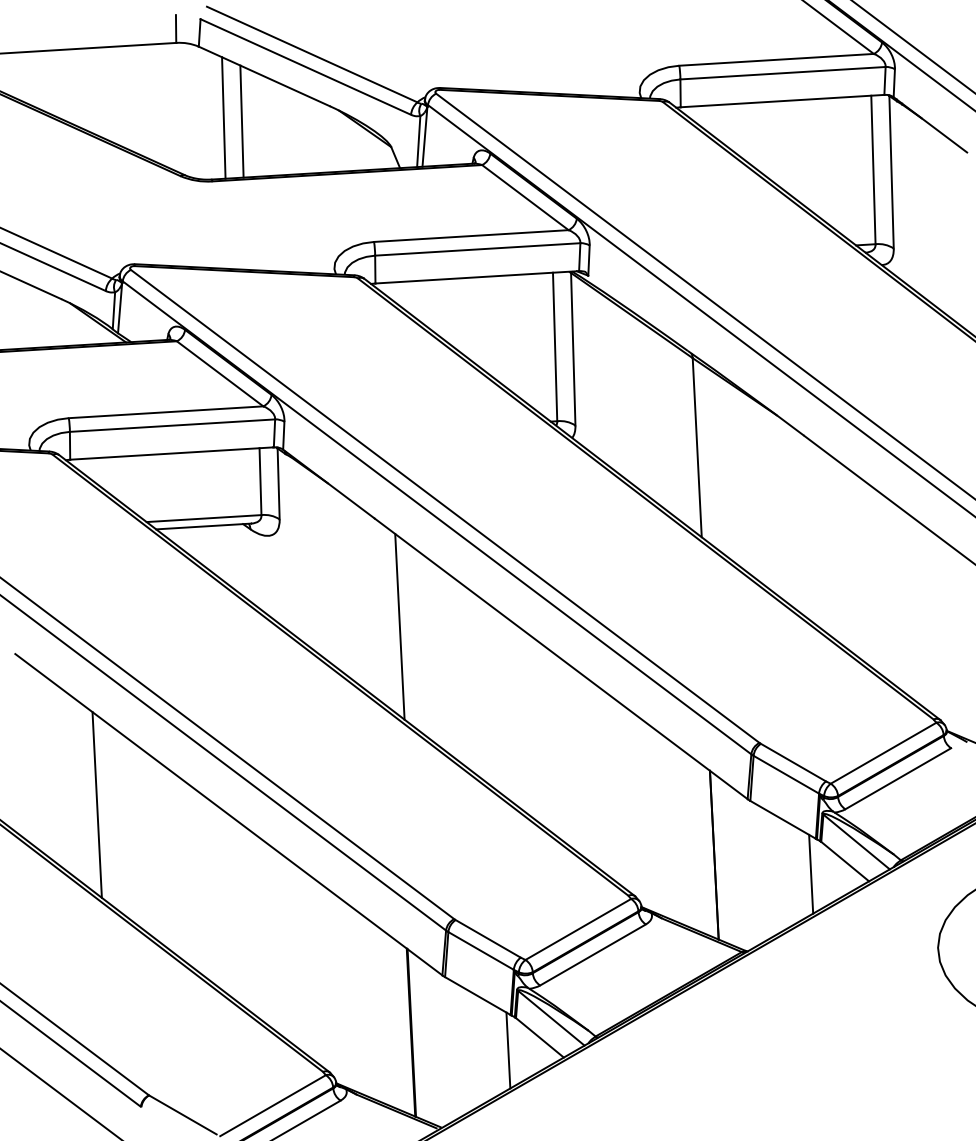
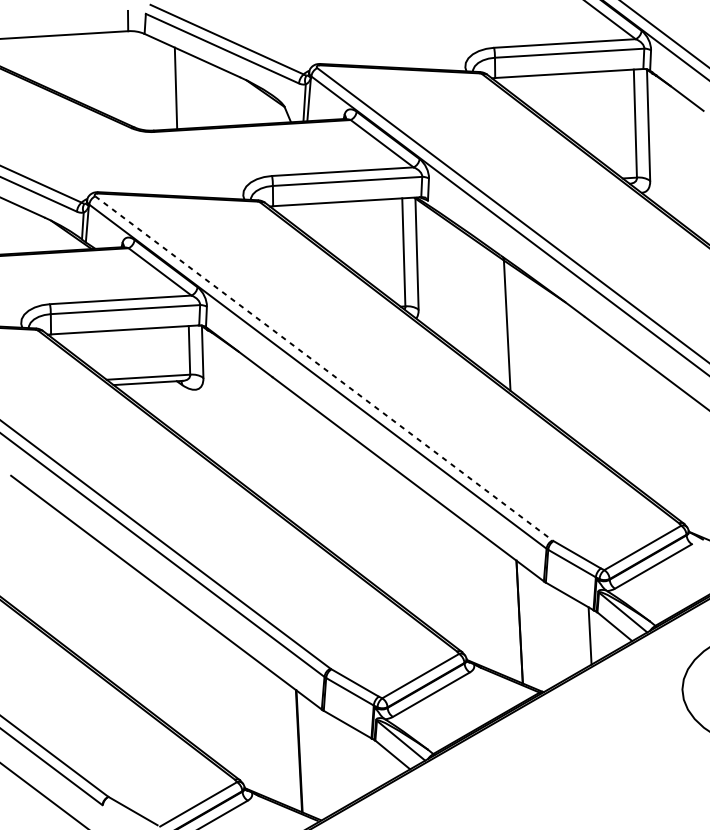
line: (223, 117) -> (162, 85), removed
line: (445, 506) -> (324, 368), solid -> dashed
line: (399, 626) -> (290, 455), removed
line: (96, 804) -> (70, 585), removed
line: (508, 1050) -> (369, 764), removed

